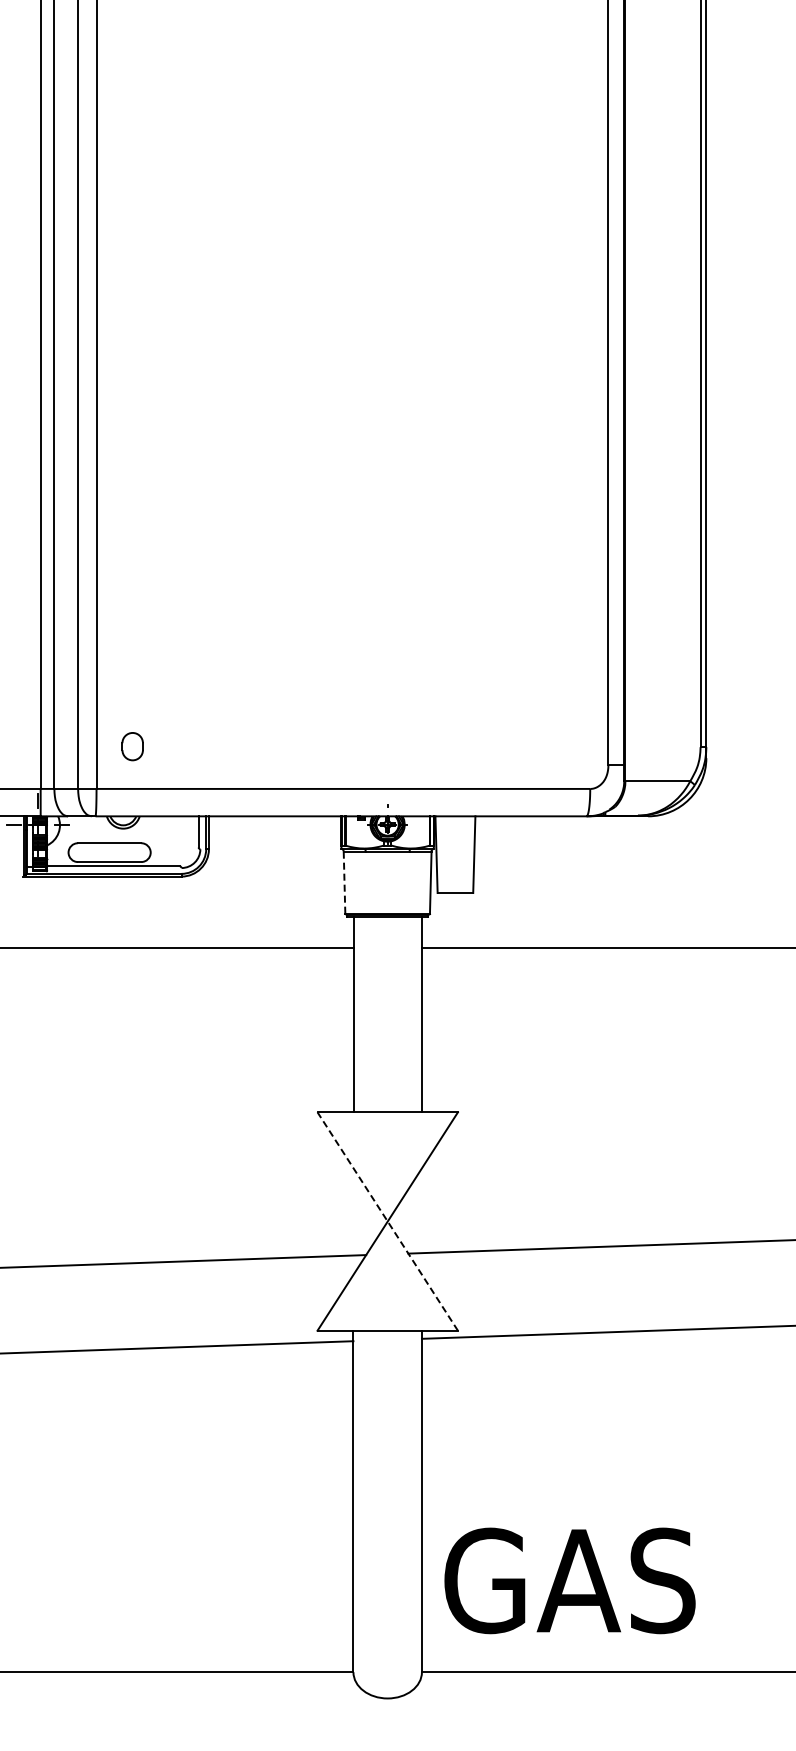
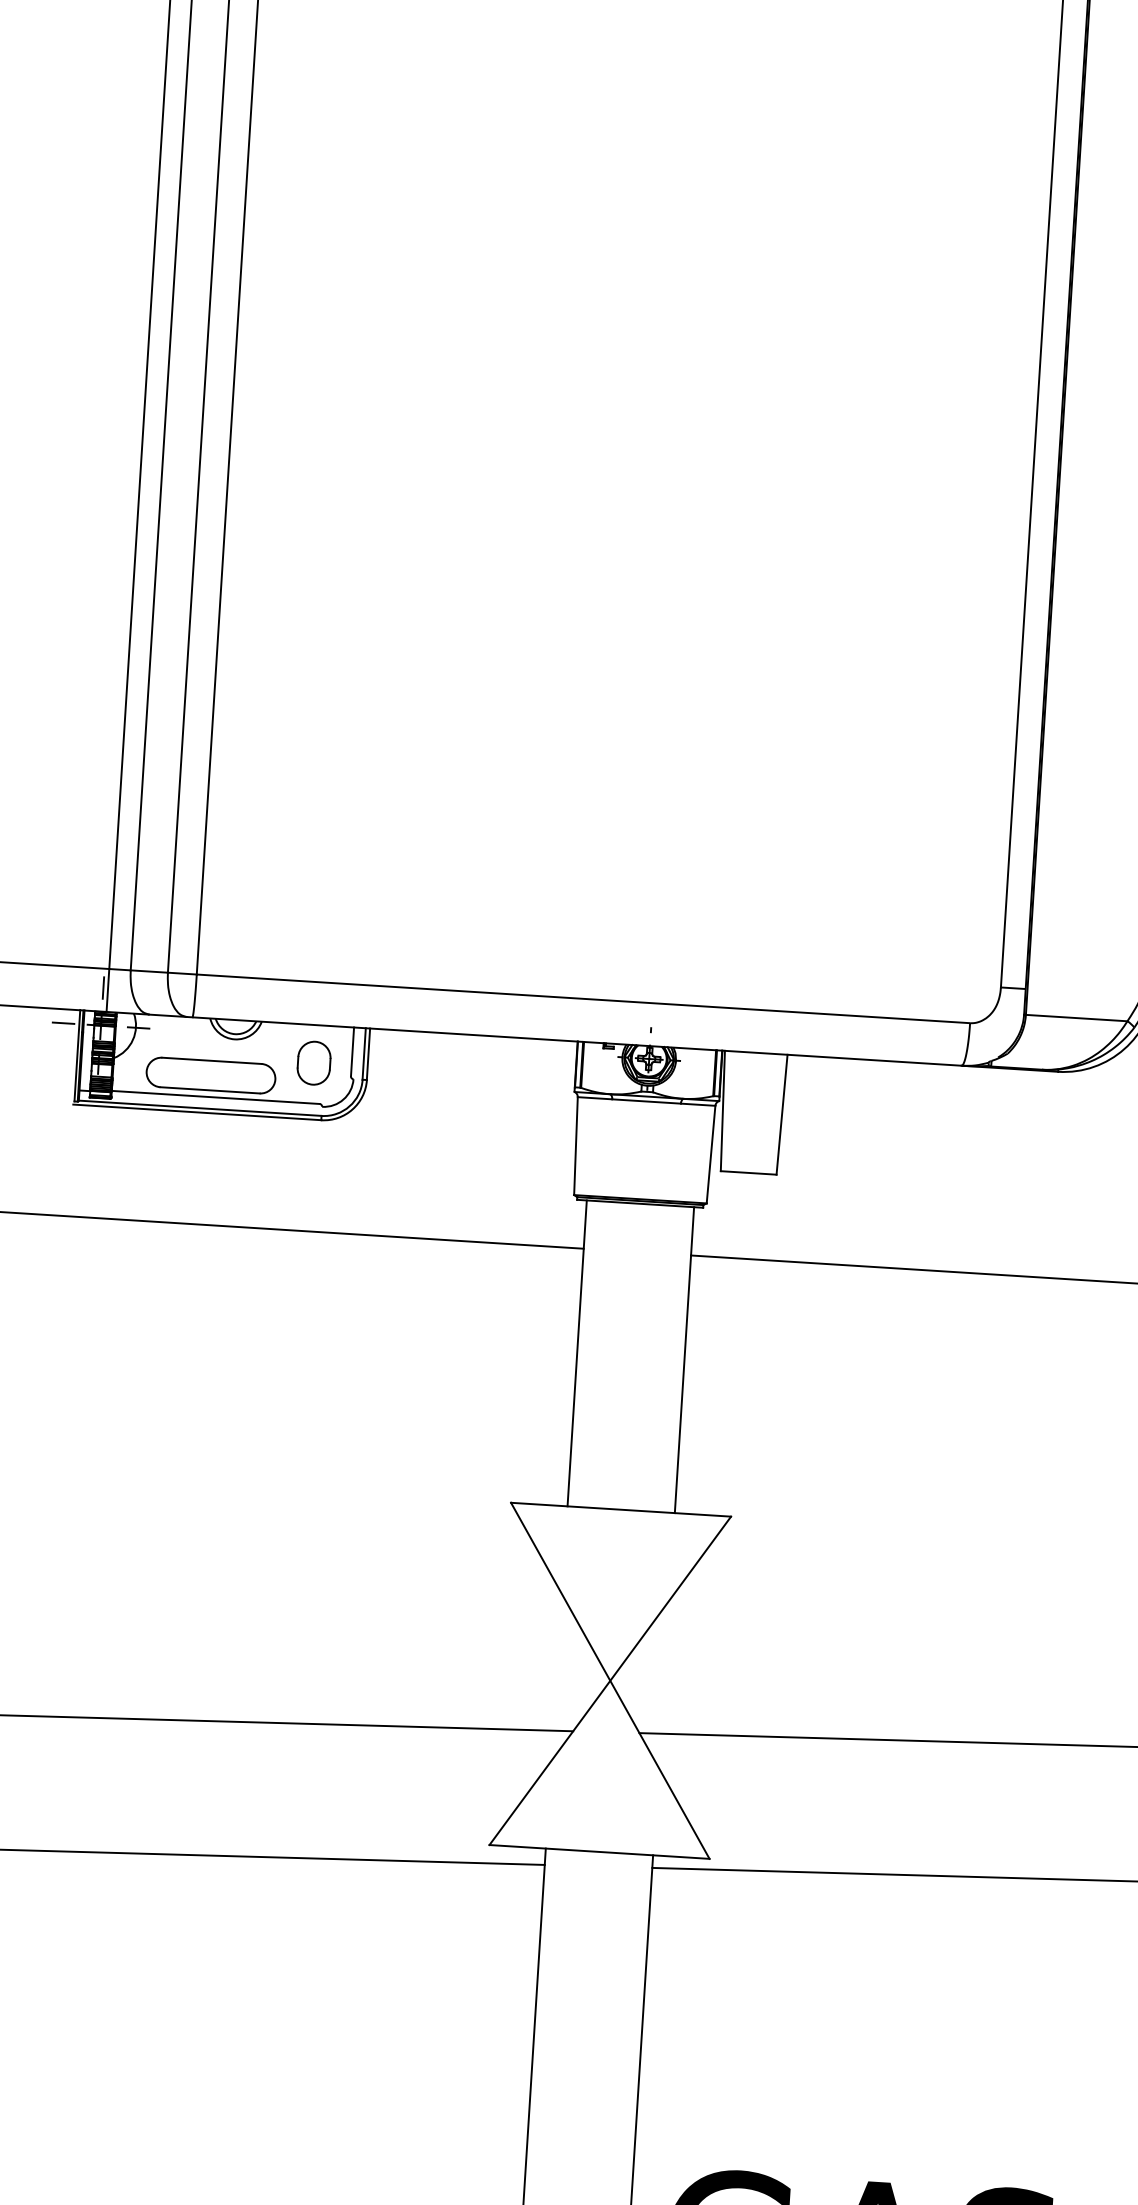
part: (132, 746) -> (313, 1062), moved
line: (344, 883) -> (575, 1147), dashed -> solid
line: (387, 1221) -> (609, 1680), dashed -> solid

